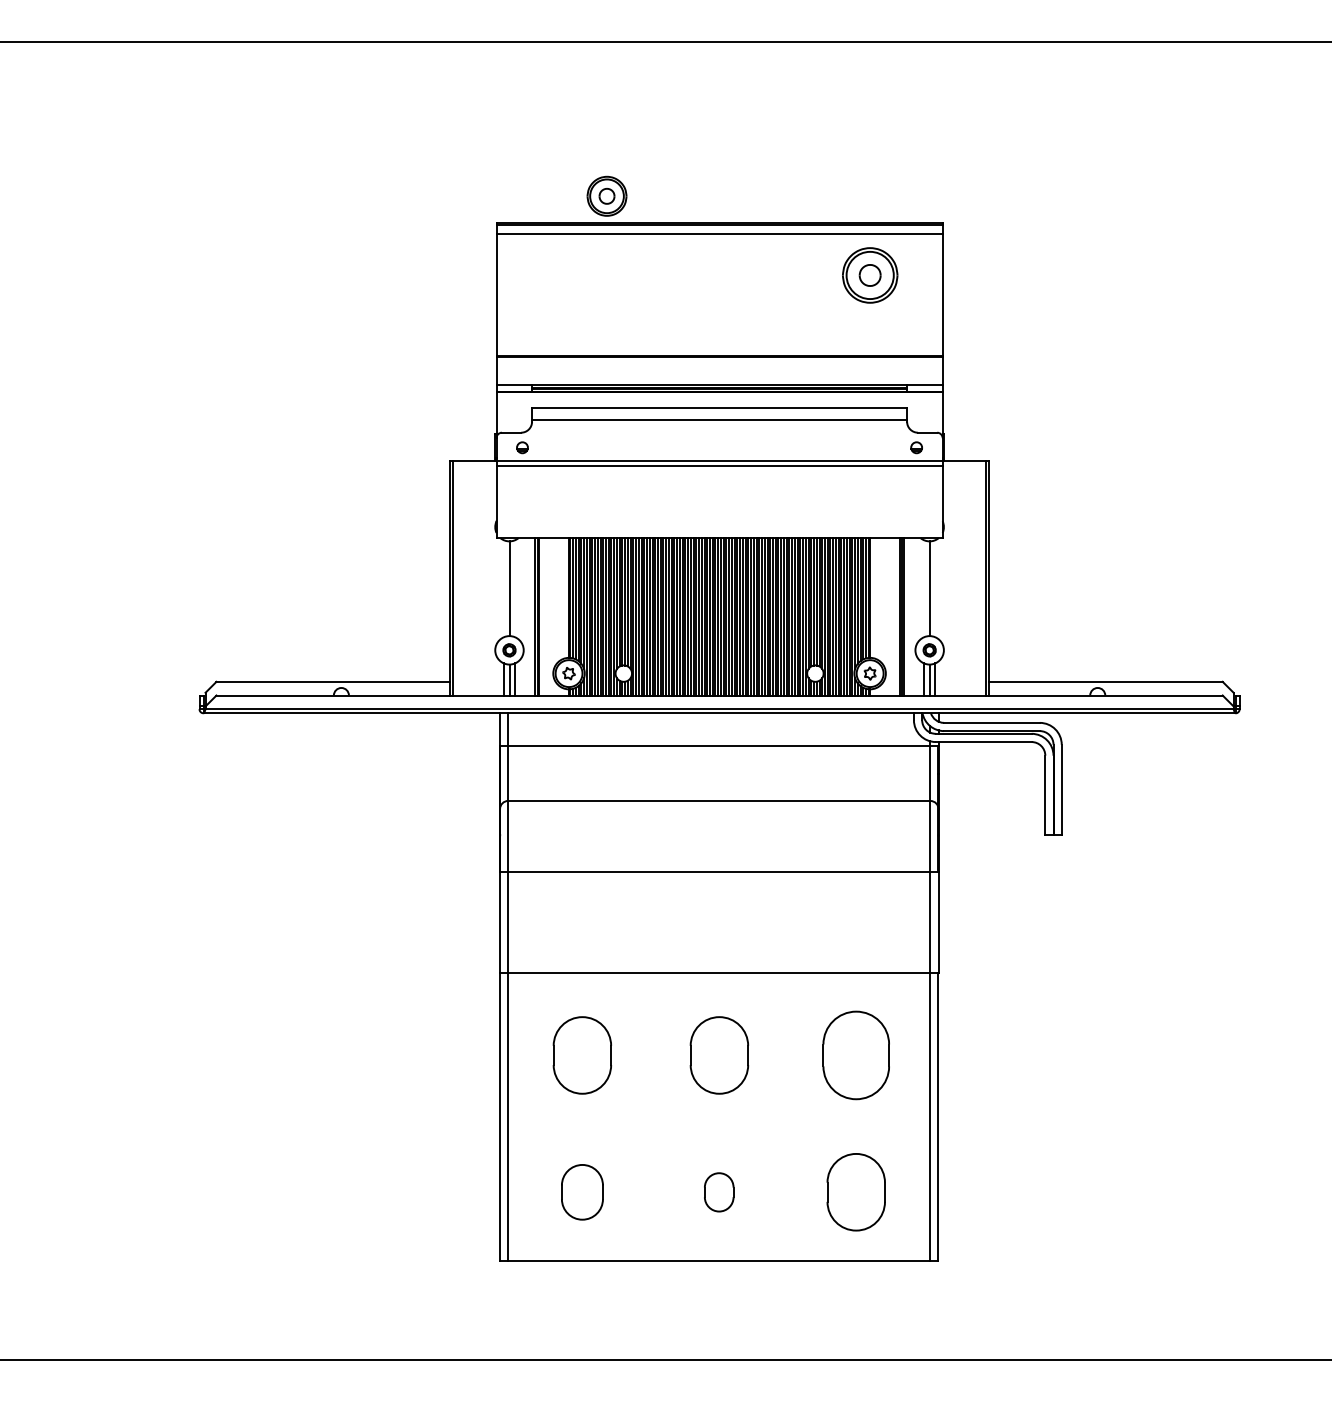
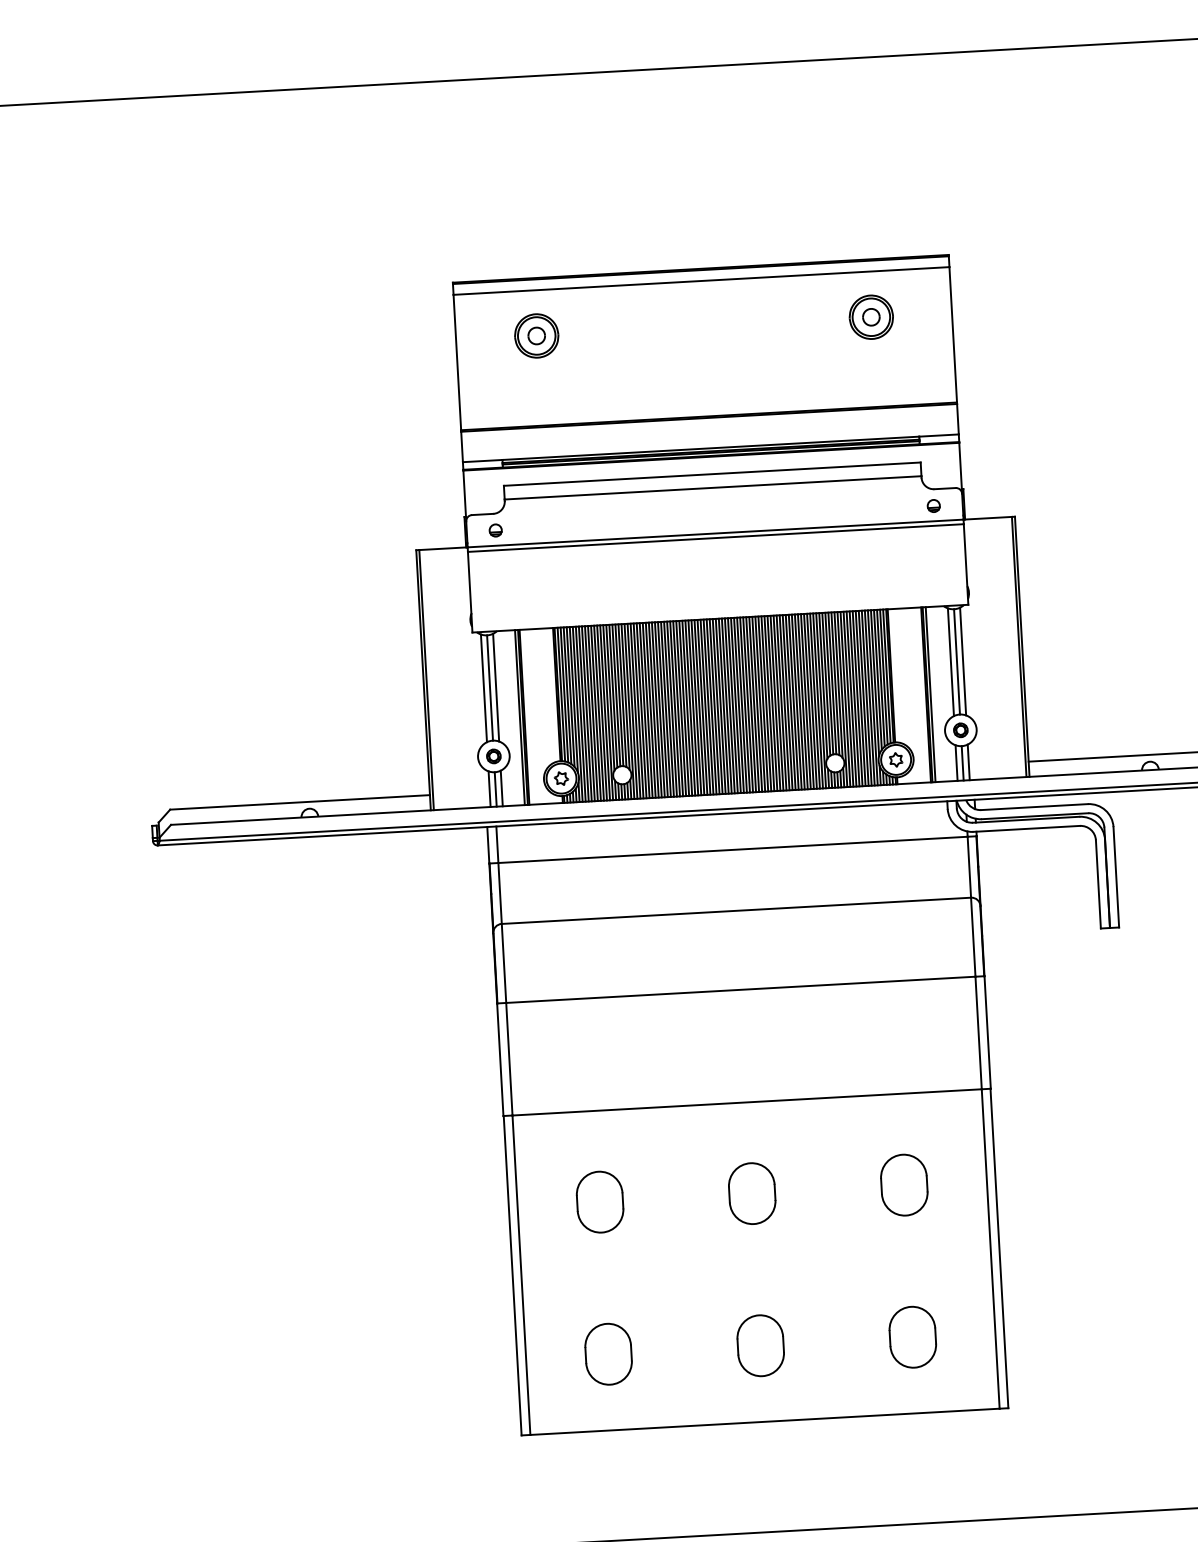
part: (606, 195) -> (536, 335), moved
part: (869, 274) -> (870, 316), size x0.71
line: (504, 588) -> (484, 688), added
line: (514, 588) -> (495, 687), added
line: (924, 588) -> (951, 661), added
line: (935, 588) -> (963, 661), added
part: (582, 1055) -> (600, 1202), size x0.71
part: (718, 1055) -> (751, 1193), size x0.71
part: (855, 1055) -> (903, 1185), size x0.62
part: (718, 1192) -> (759, 1346), size x1.43
part: (855, 1192) -> (912, 1337), size x0.71

